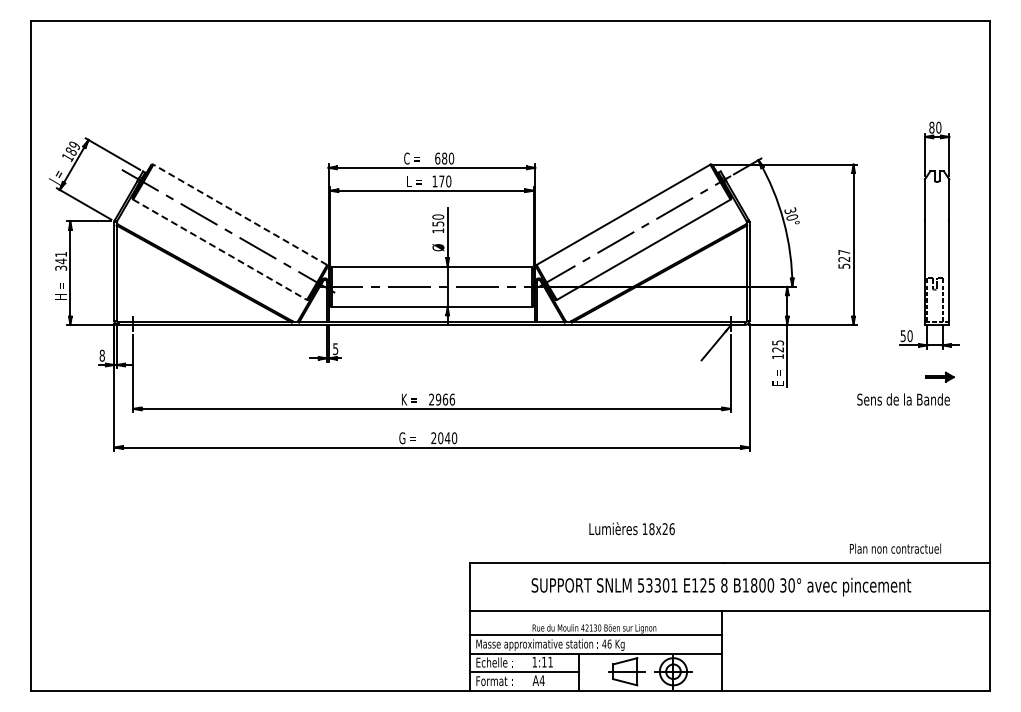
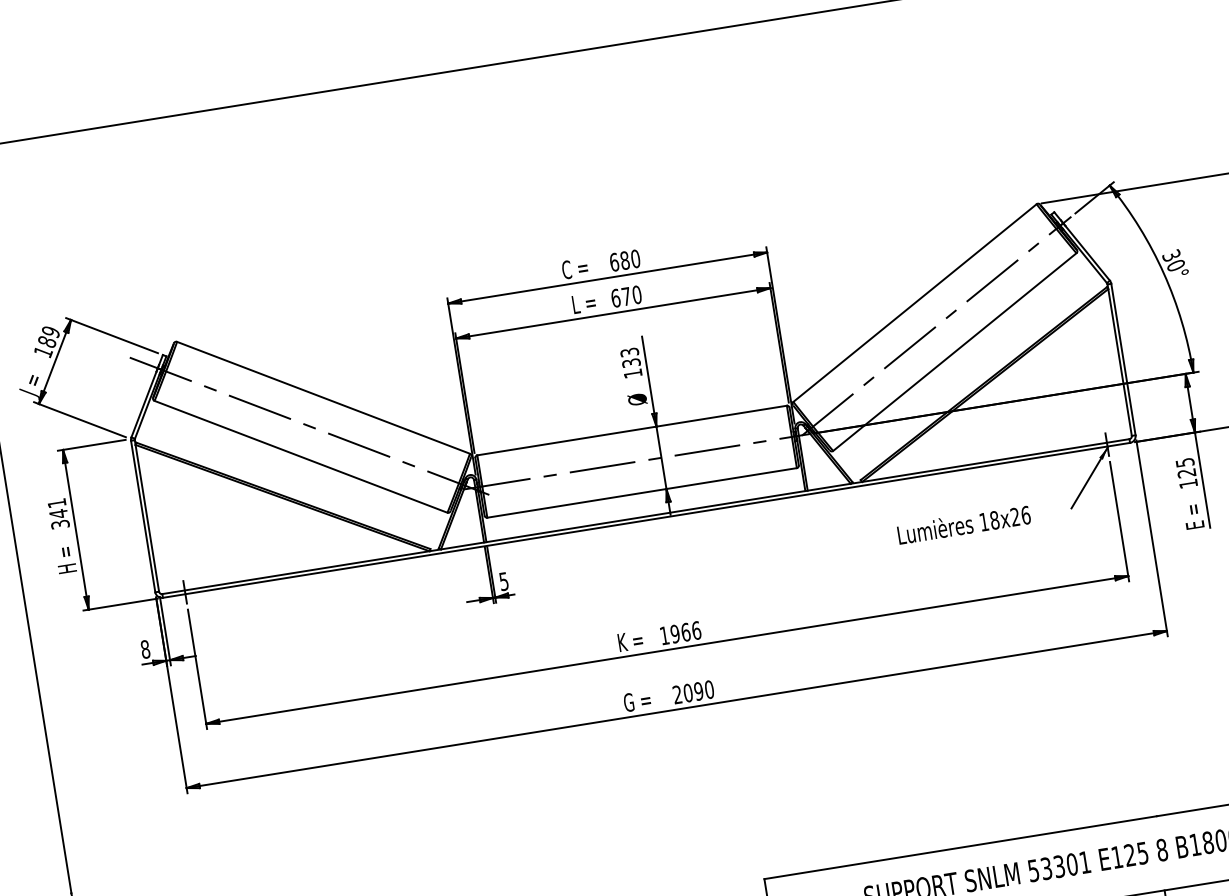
text: (434, 181) -> (615, 298), 170 -> 670
line: (239, 214) -> (322, 397), dashed -> solid
text: (438, 220) -> (630, 357), 150 -> 133
line: (220, 250) -> (301, 457), dashed -> solid
text: (431, 399) -> (664, 635), 2966 -> 1966
text: (447, 438) -> (698, 691), 2040 -> 2090
text: (631, 528) -> (963, 524), moved

